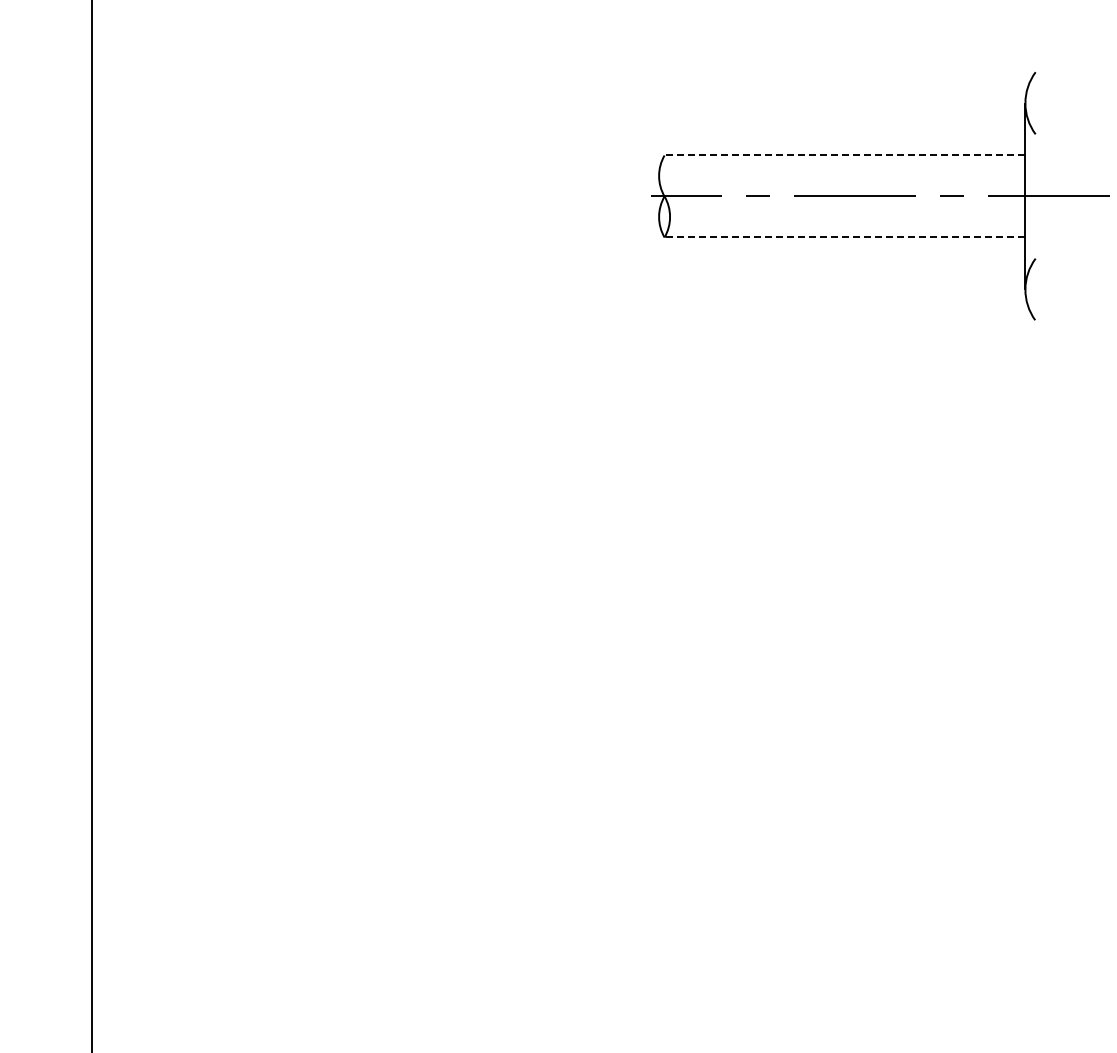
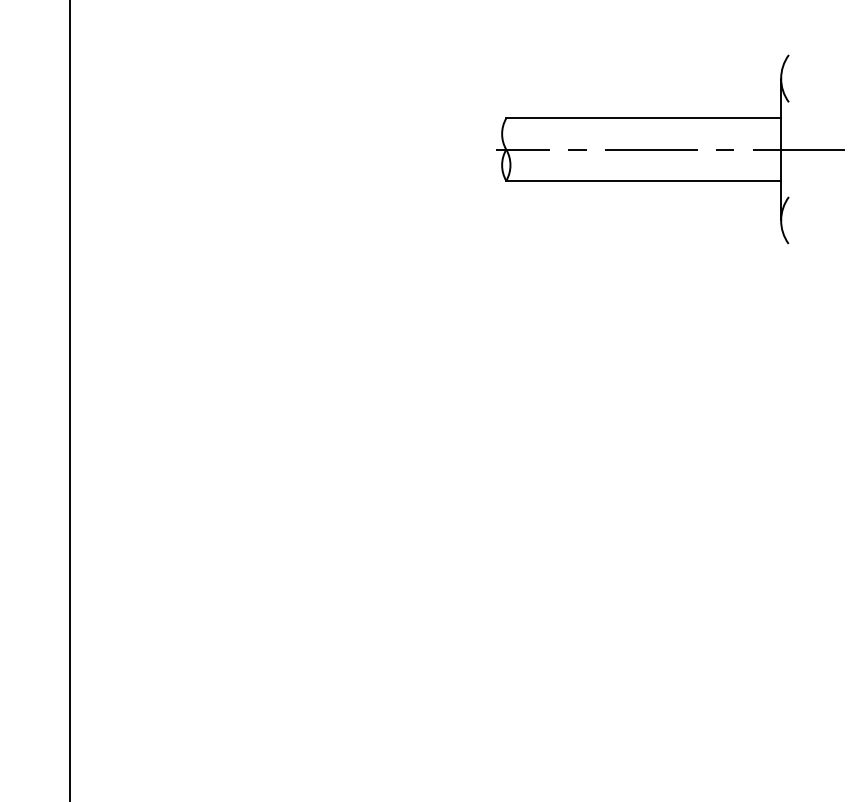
line: (844, 155) -> (643, 118), dashed -> solid
line: (844, 237) -> (643, 180), dashed -> solid

